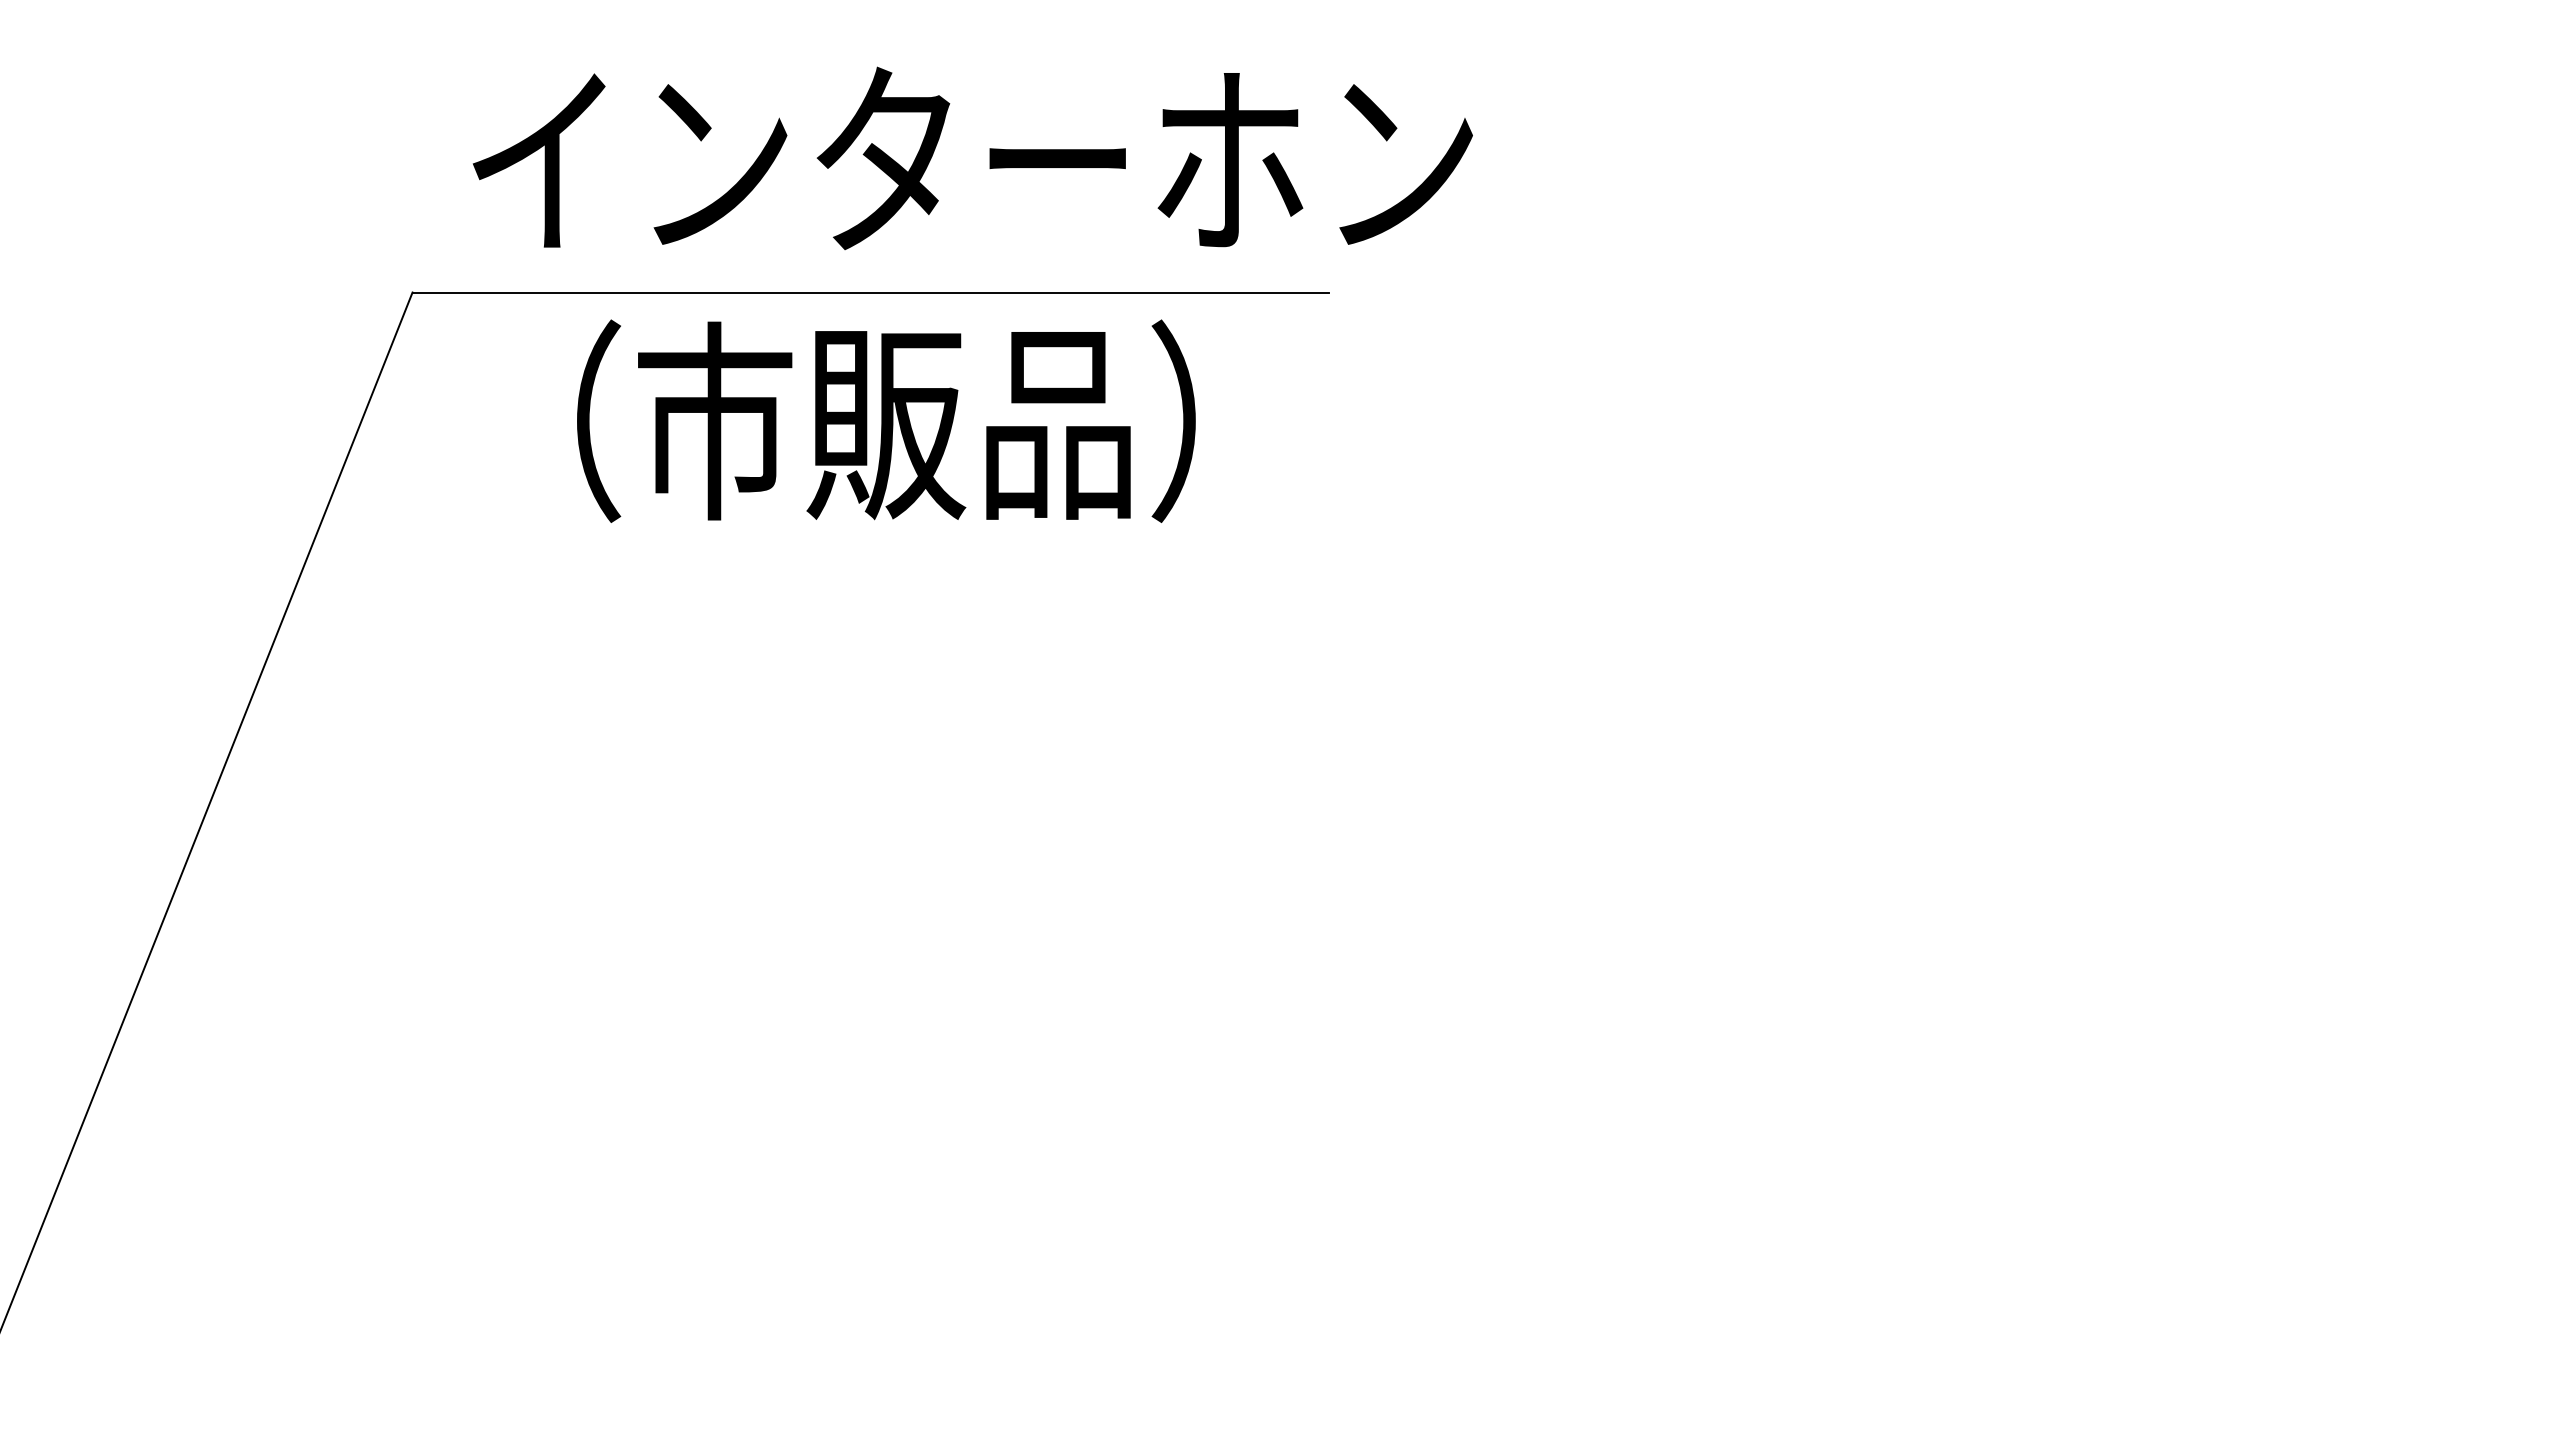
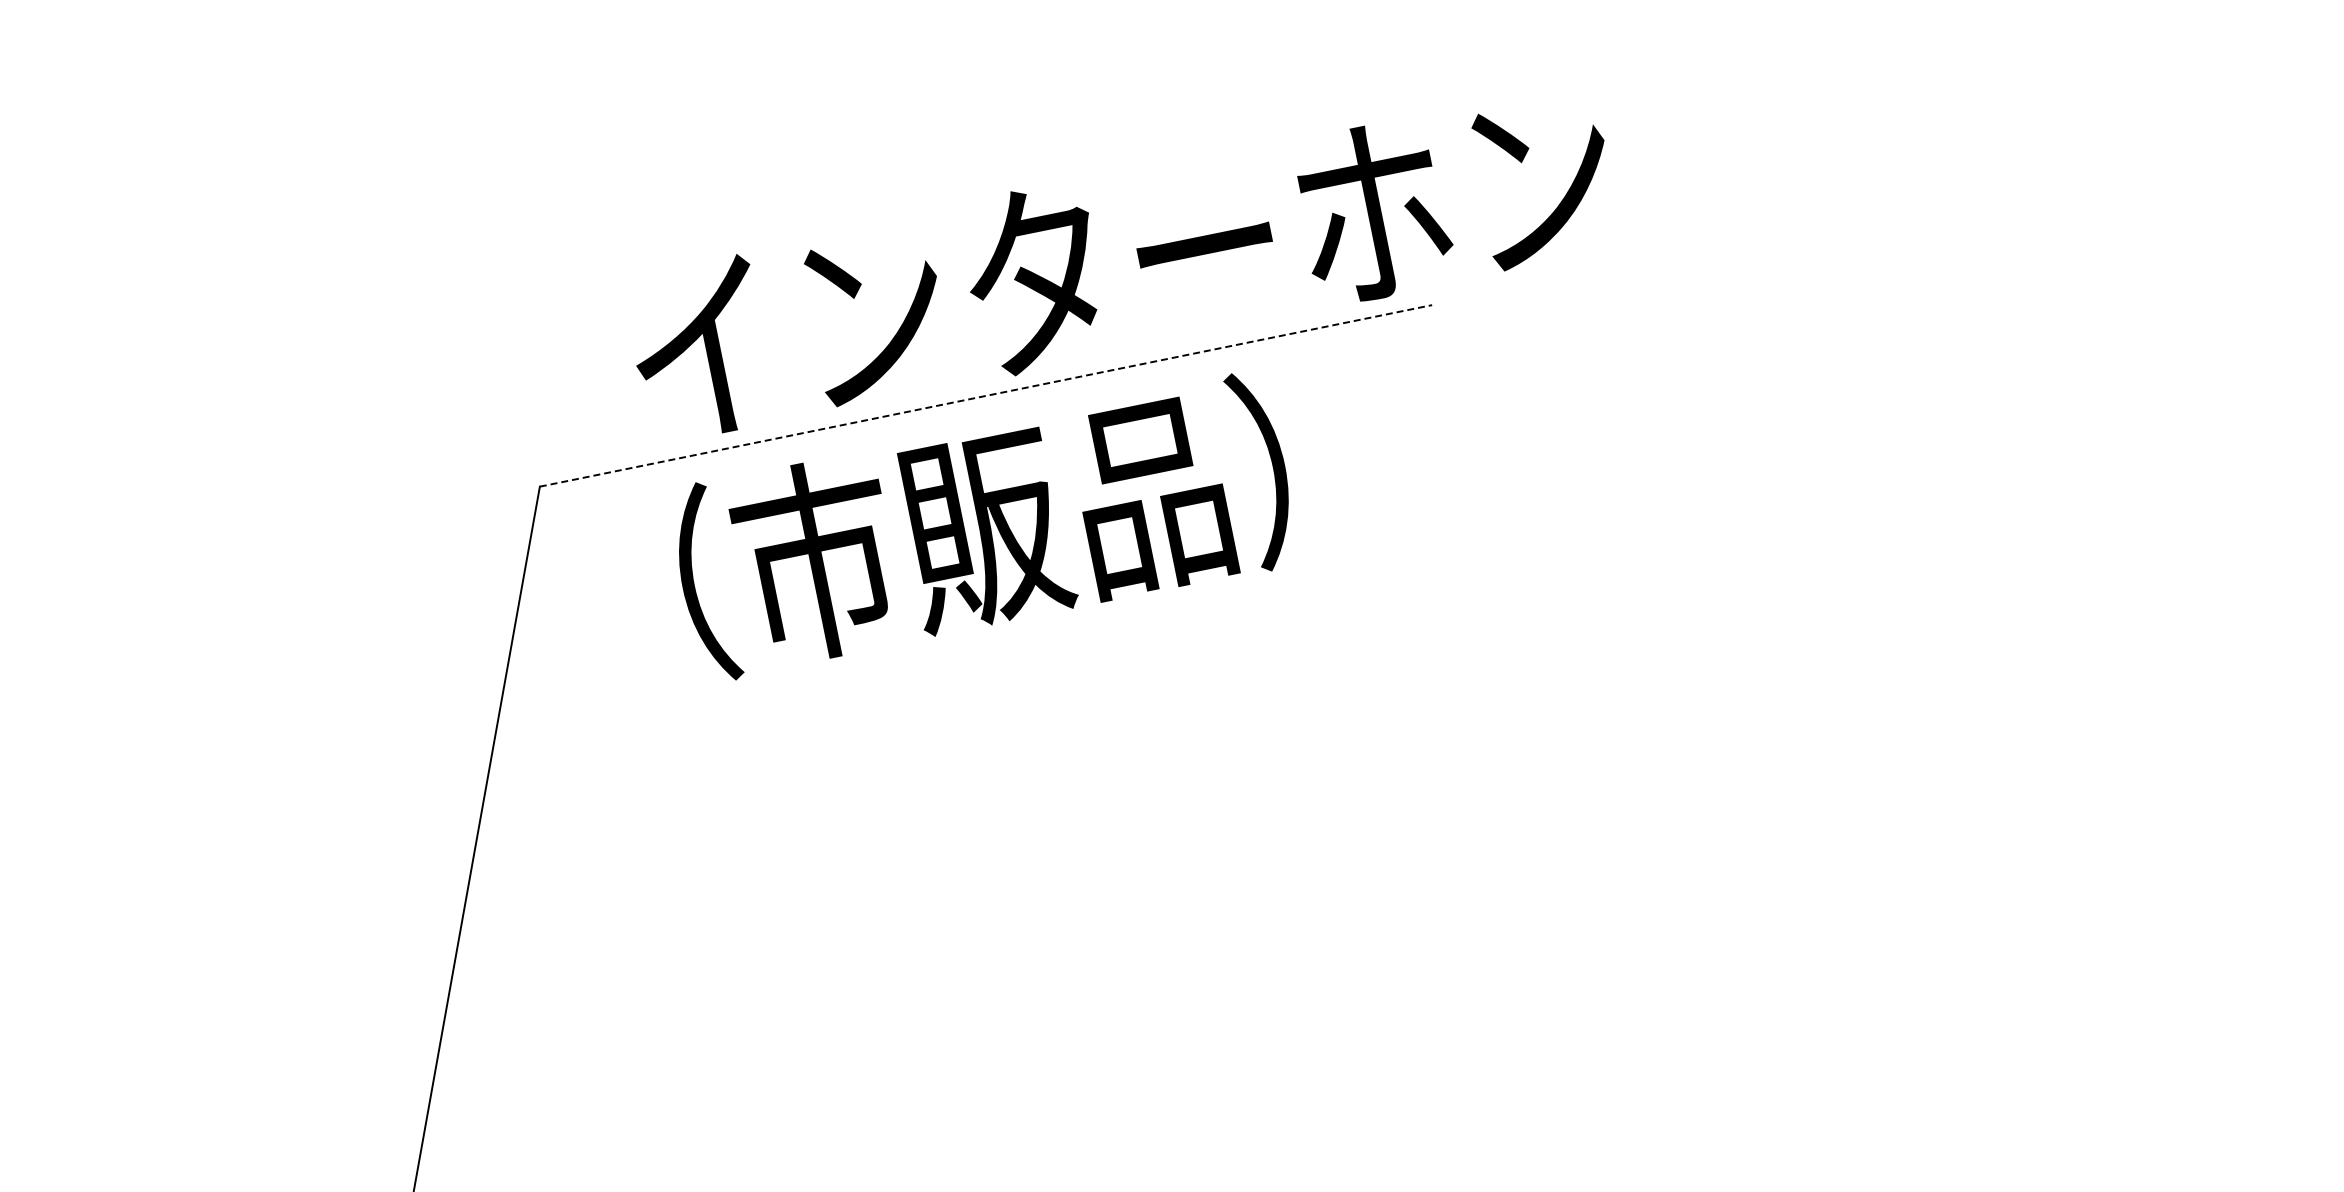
text: (972, 158) -> (1121, 261), moved
line: (871, 292) -> (986, 395), solid -> dashed
text: (886, 420) -> (983, 526), moved

